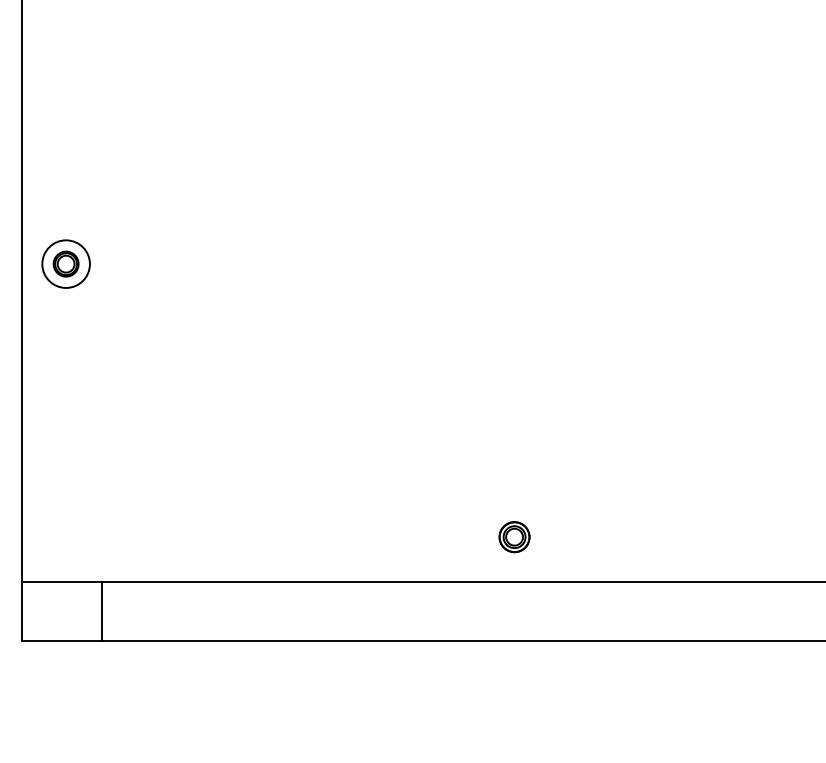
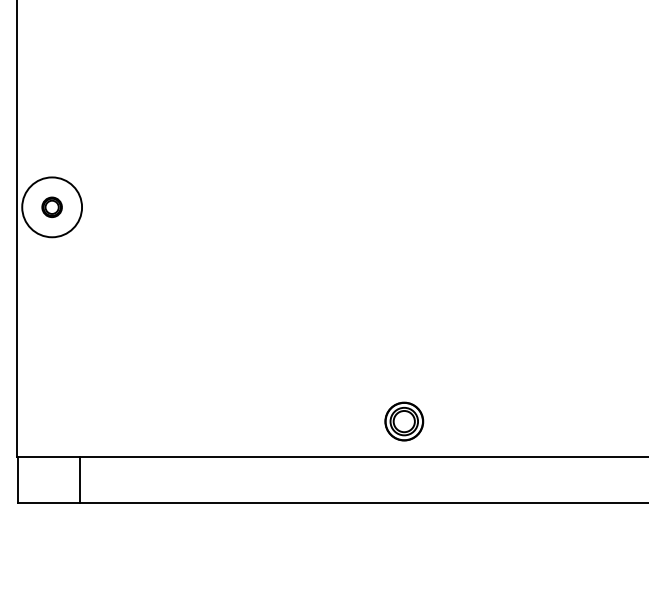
circle: (65, 263) -> (51, 206), size x1.6
part: (514, 537) -> (404, 421), size x1.6

